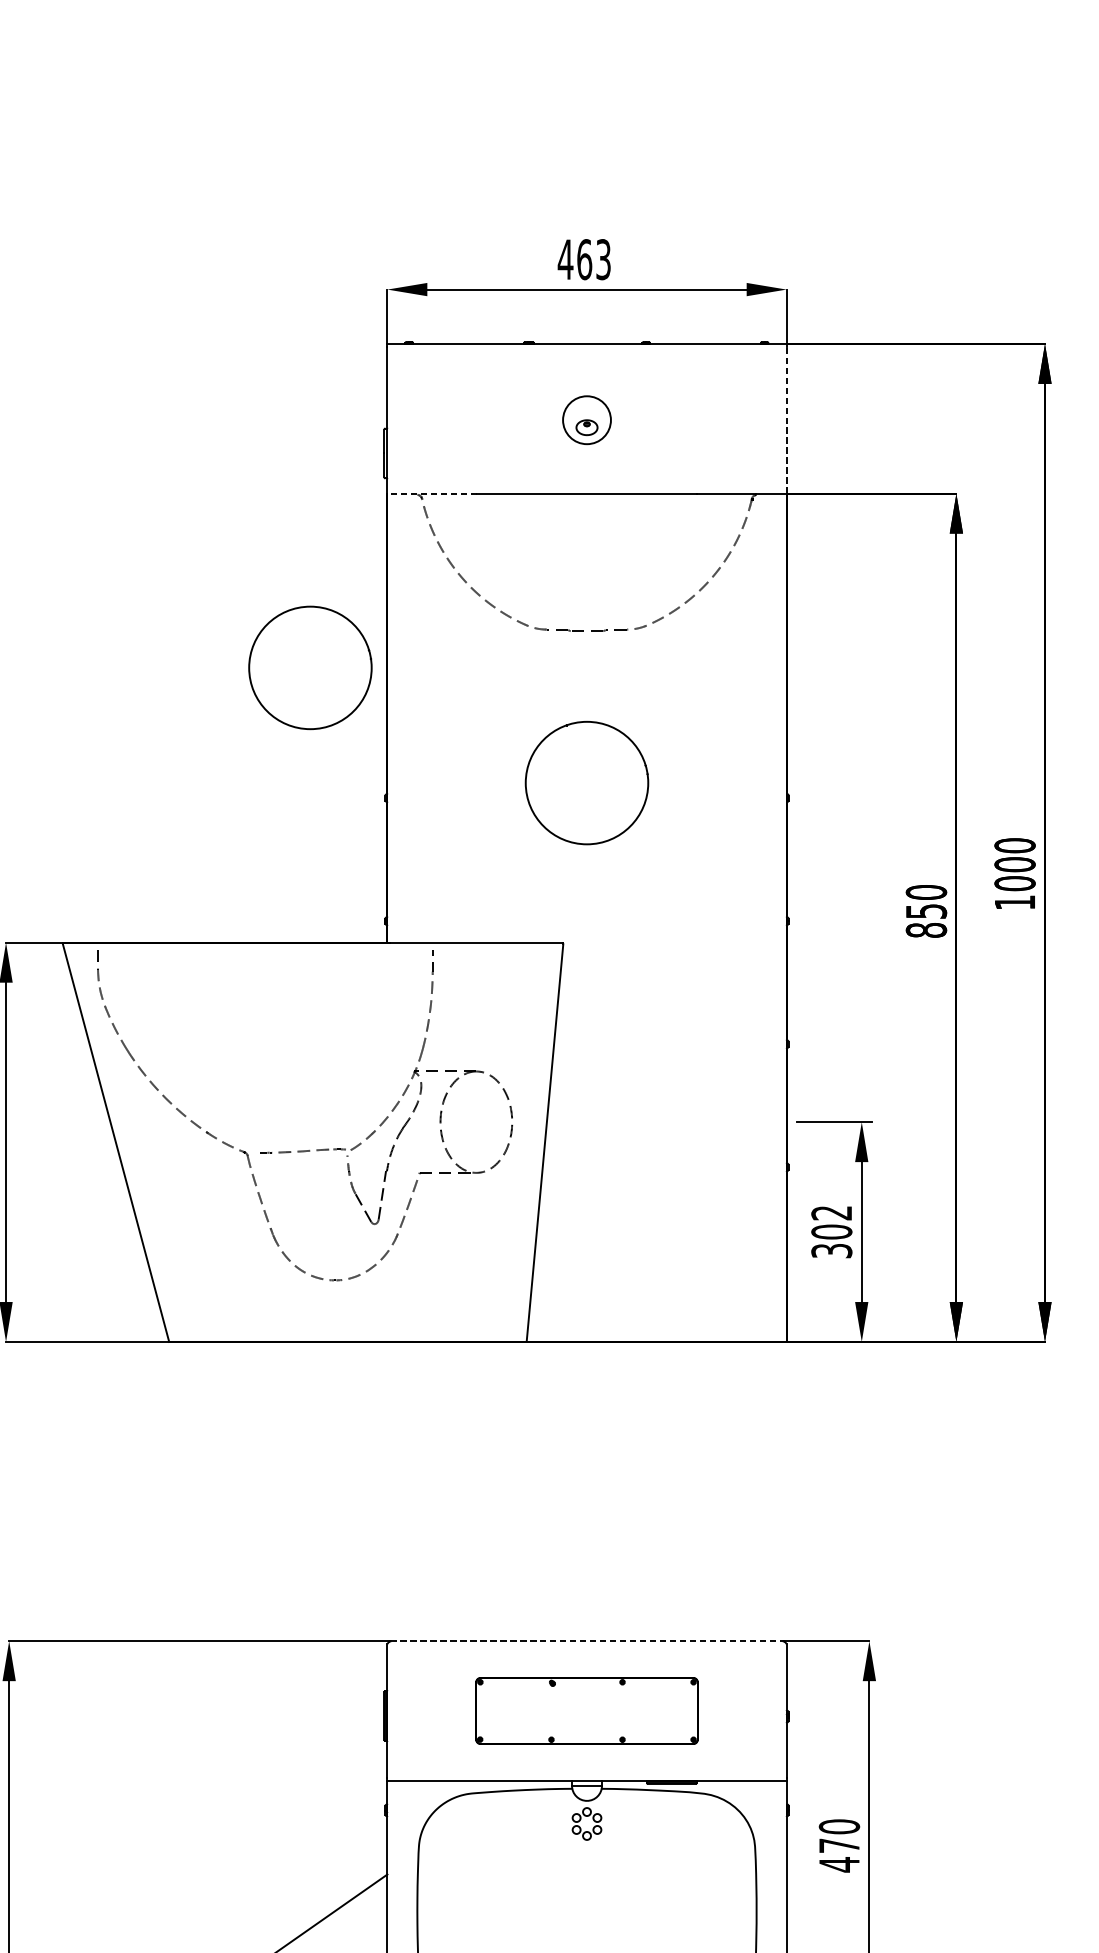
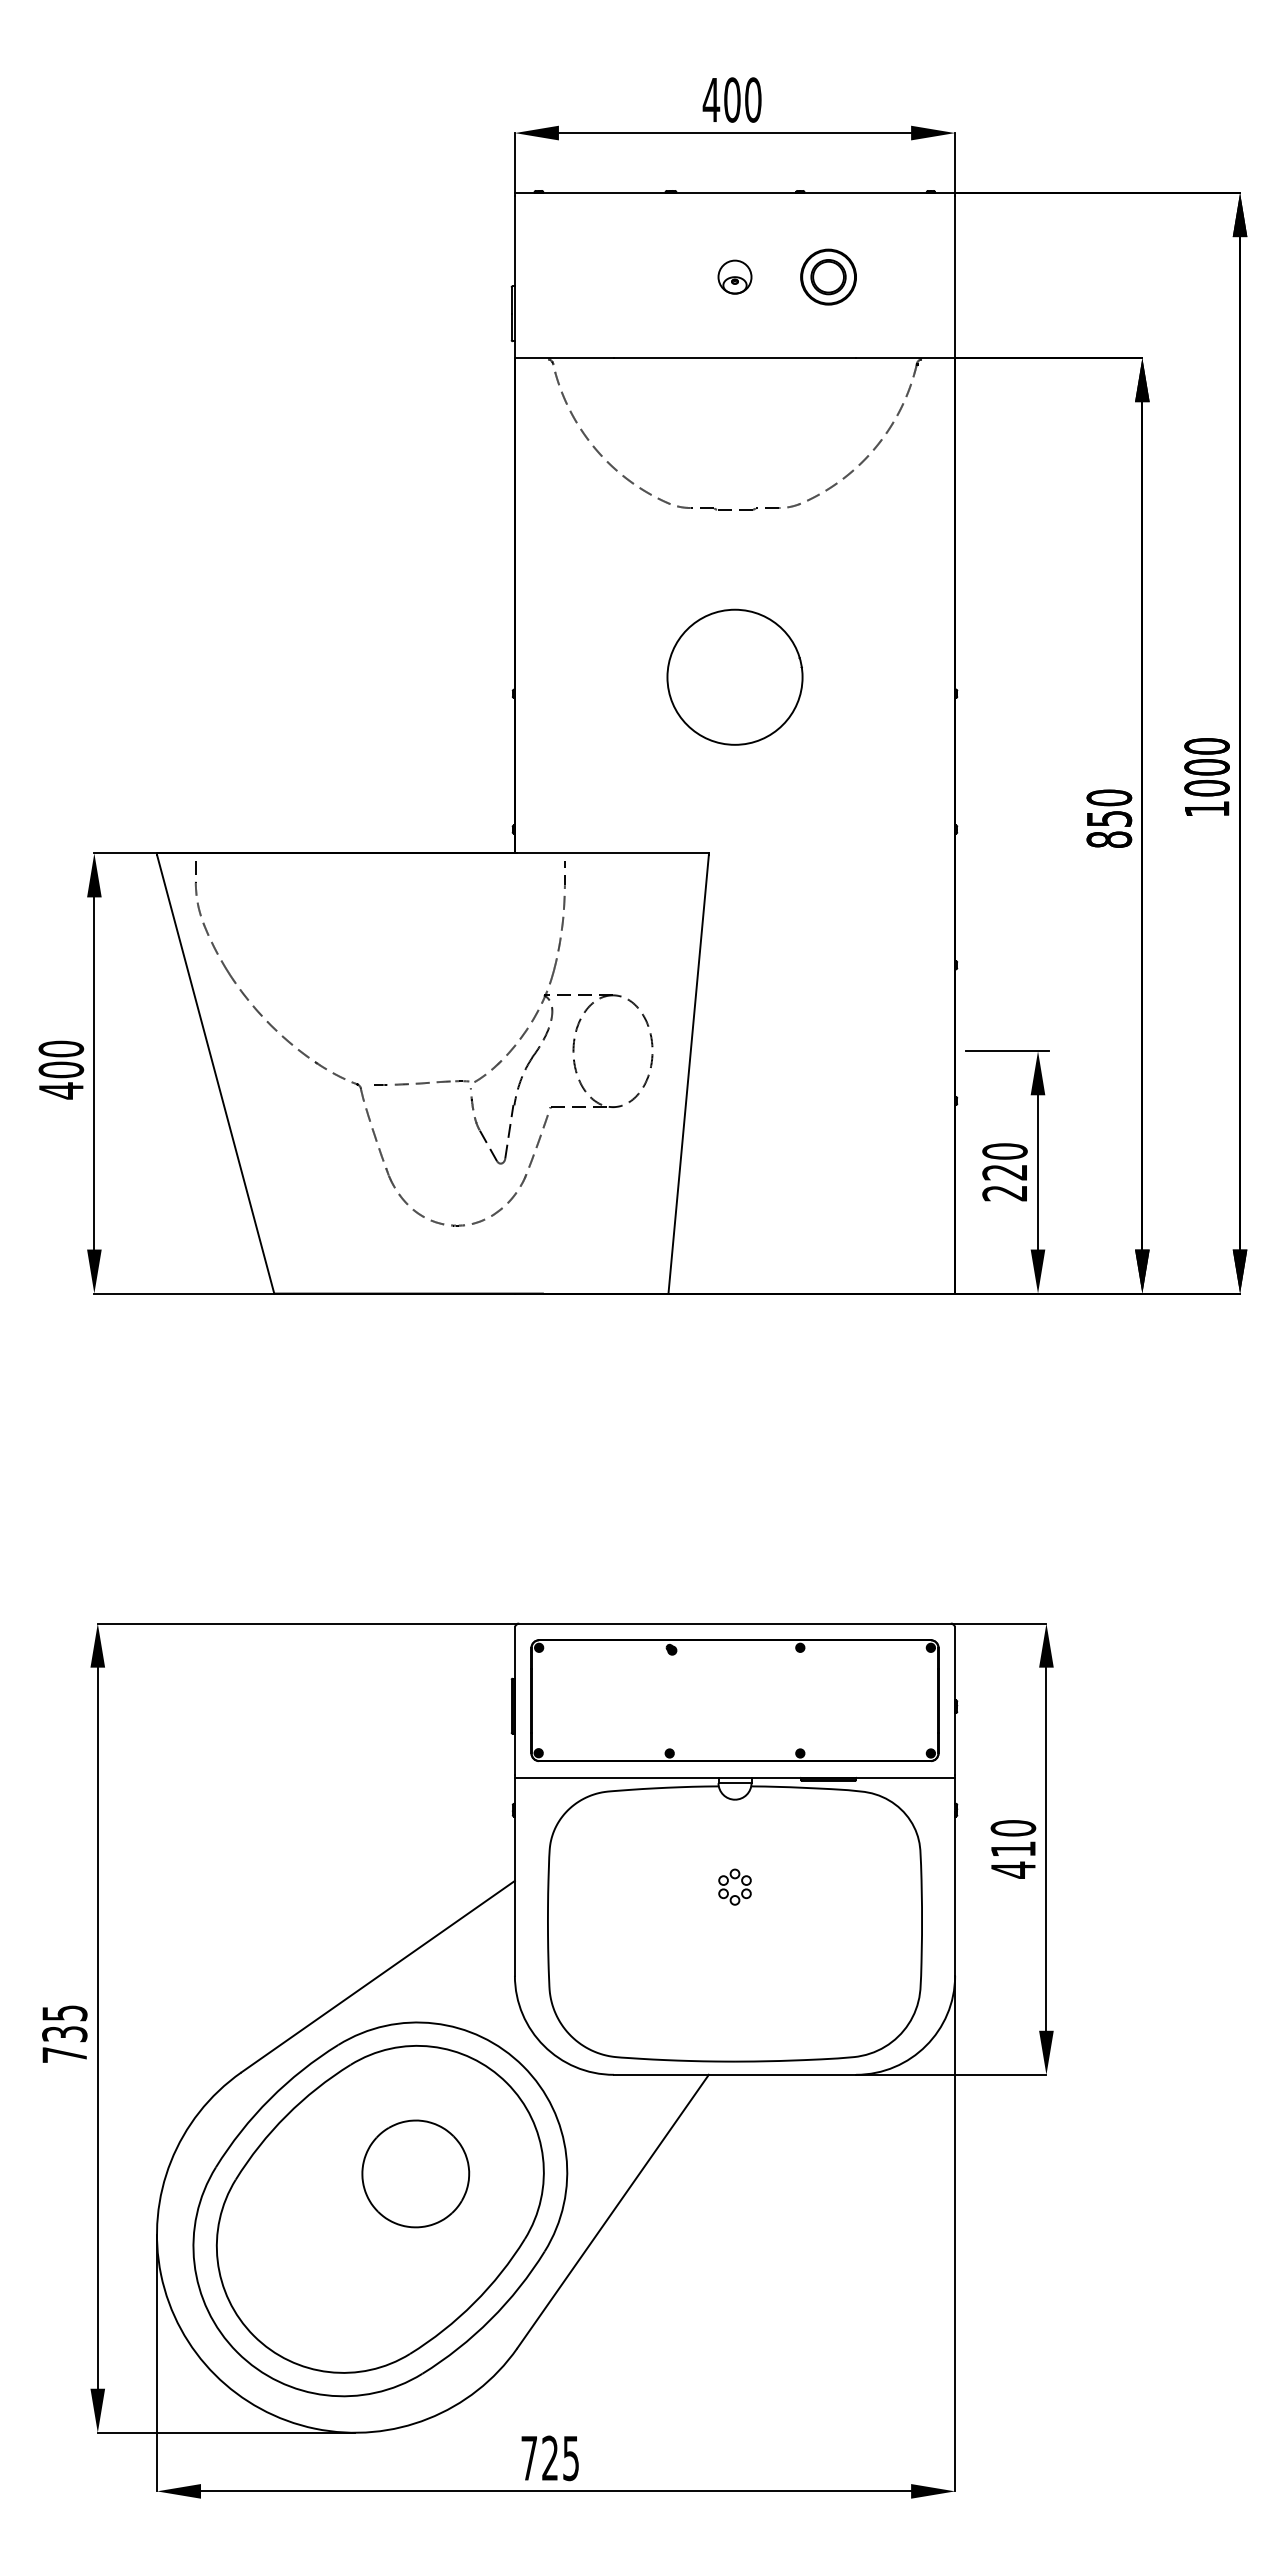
text: (593, 259) -> (742, 99), 463 -> 400
circle: (586, 419) -> (734, 276), size x0.62
part: (671, 419) -> (828, 276), added
line: (786, 420) -> (955, 277), dashed -> solid
line: (432, 494) -> (564, 358), dashed -> solid
circle: (309, 667) -> (429, 549), removed
text: (831, 1232) -> (1004, 1172), 302 -> 220
line: (587, 1641) -> (735, 1623), dashed -> solid
part: (586, 1710) -> (734, 1700), size x1.67
part: (581, 1820) -> (728, 1883), moved
text: (839, 1845) -> (1013, 1848), 470 -> 410

